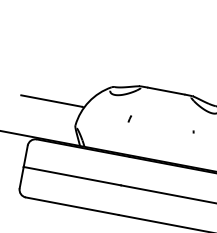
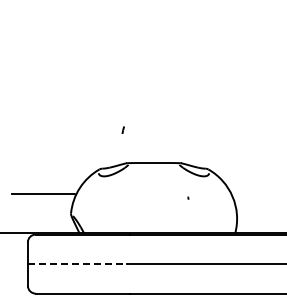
part: (129, 118) -> (122, 129), moved
line: (72, 176) -> (77, 264), solid -> dashed

